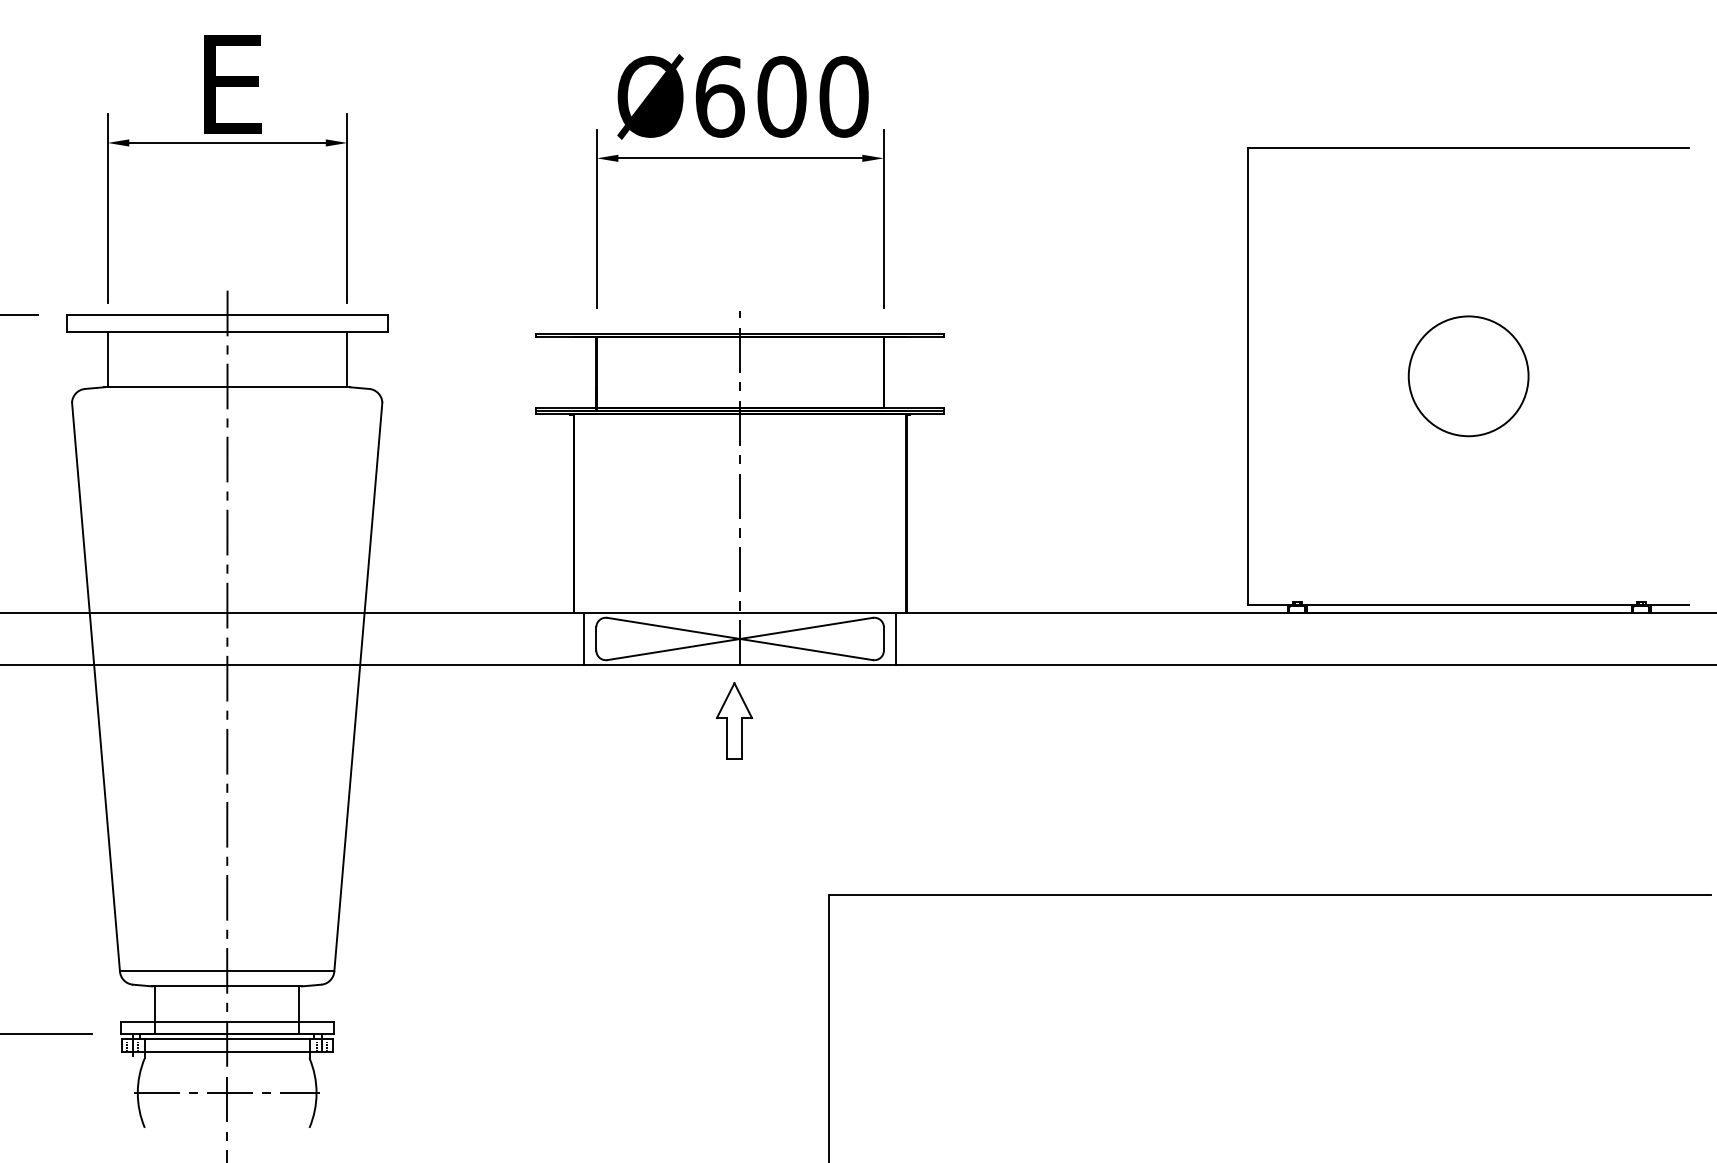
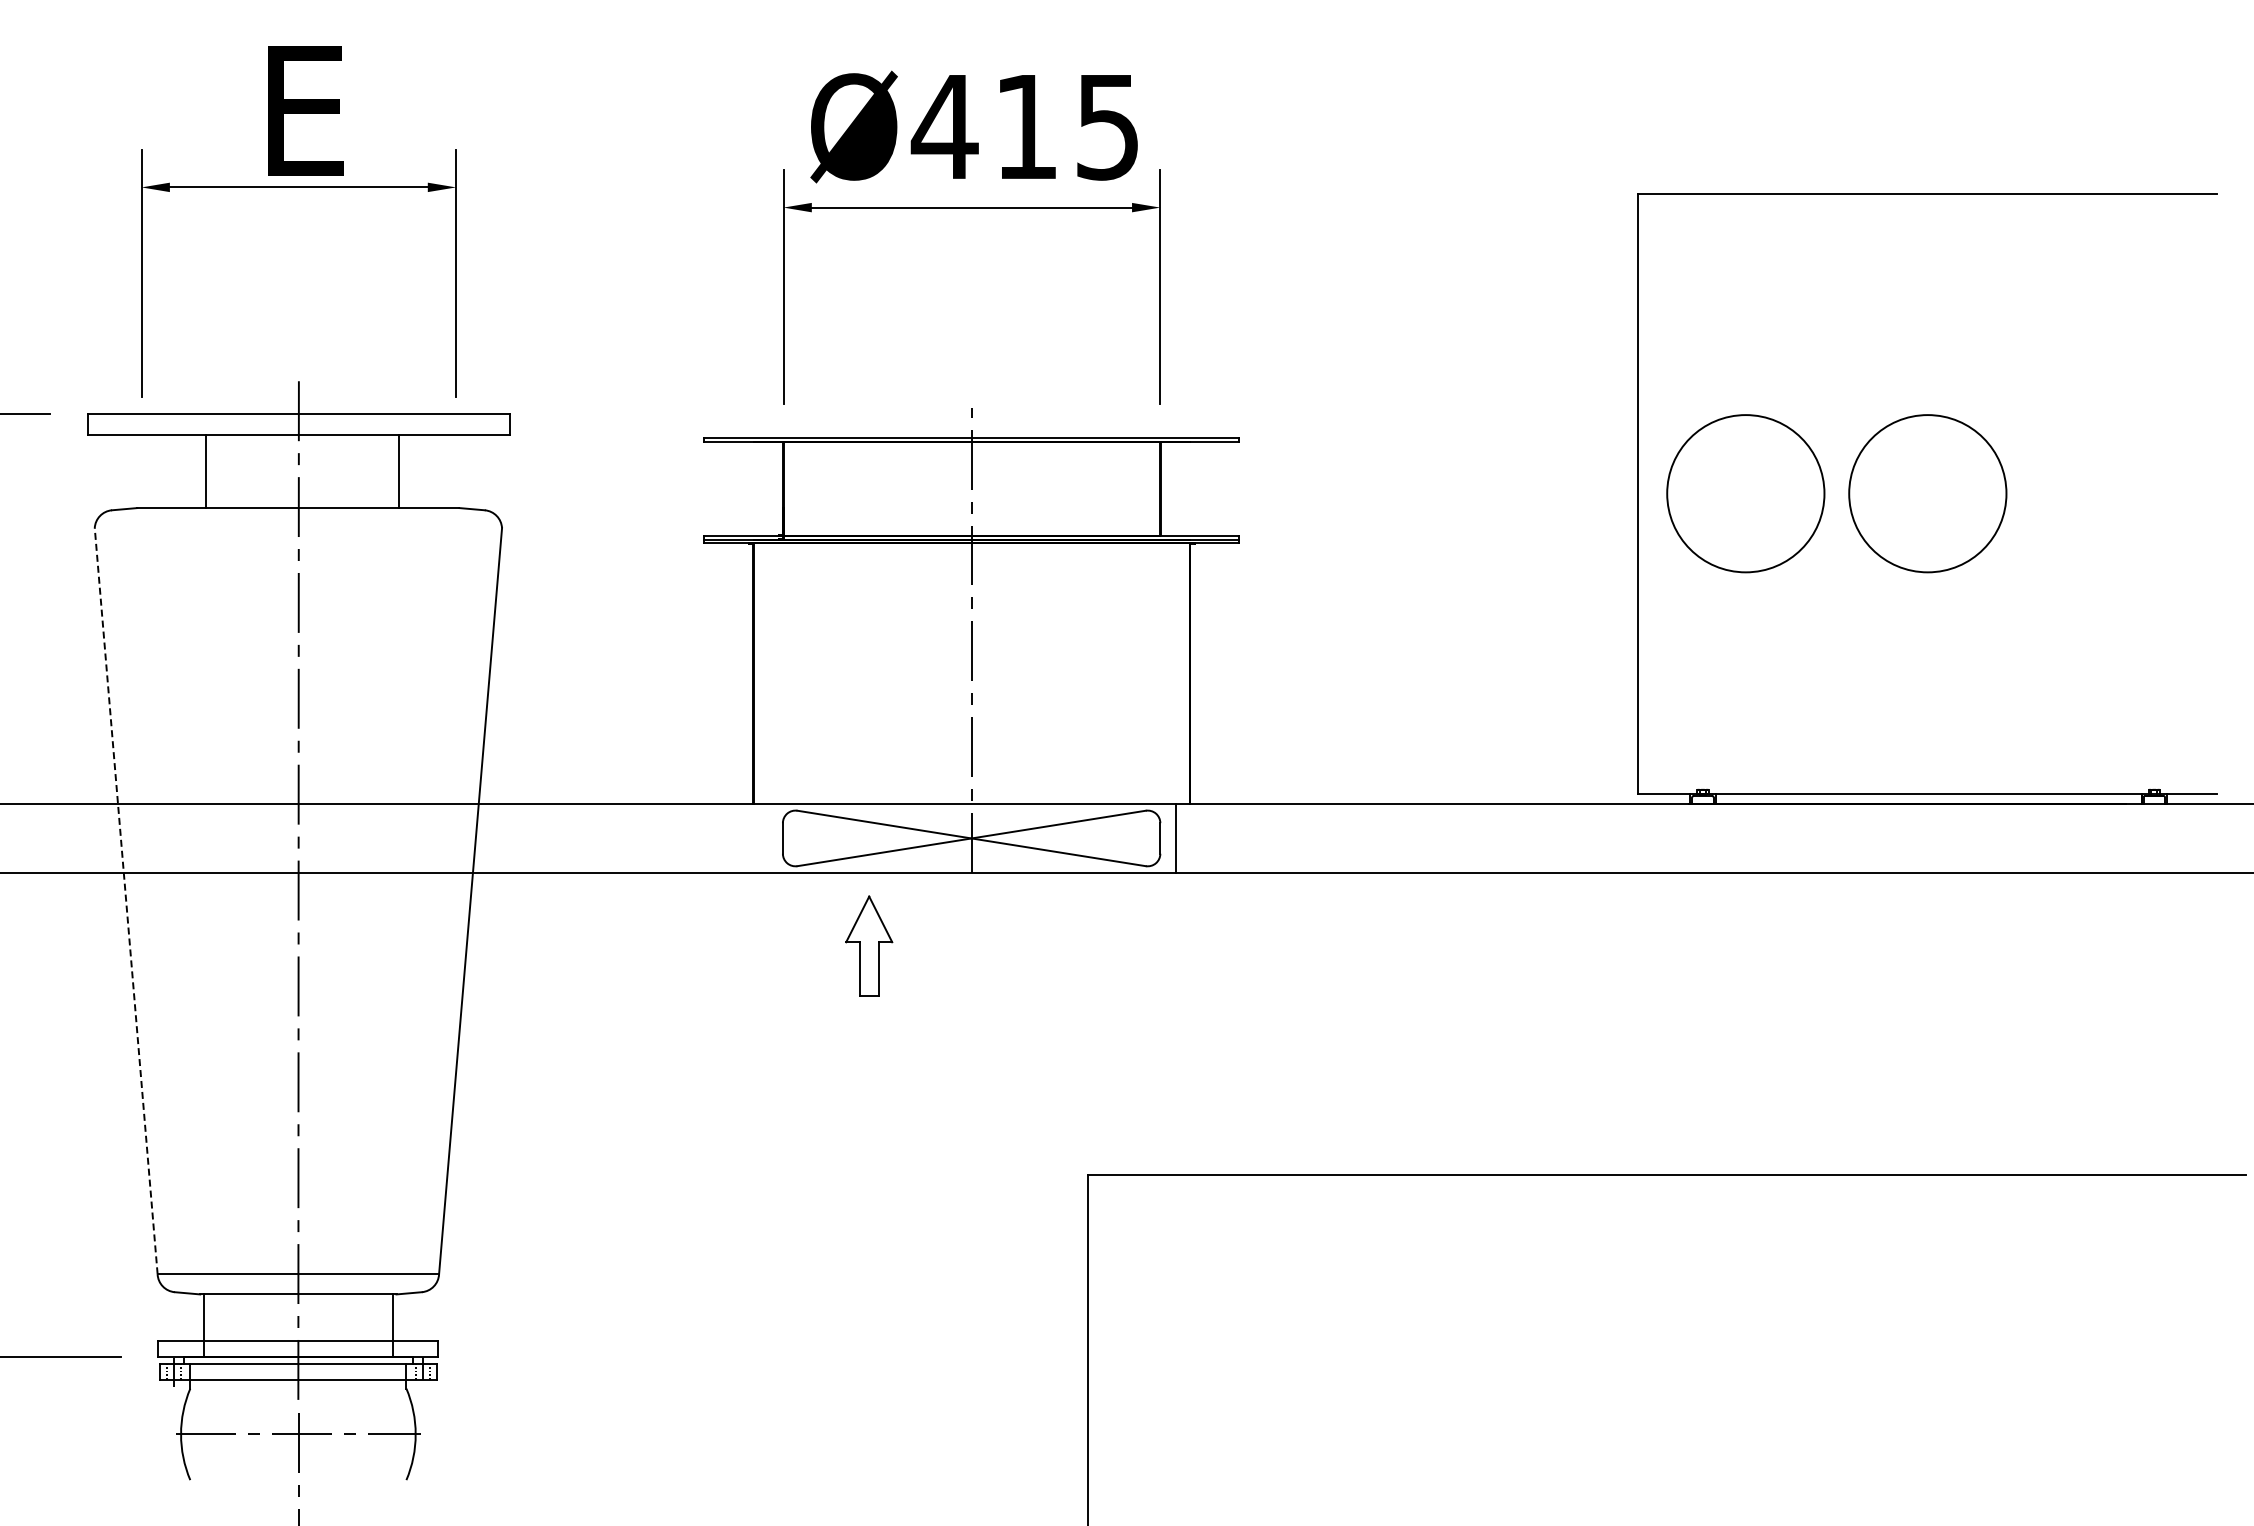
text: (781, 96) -> (1025, 126), Ø600 -> Ø415
line: (107, 359) -> (205, 471), moved
line: (347, 359) -> (399, 471), moved
circle: (1329, 376) -> (1745, 493), added
line: (584, 639) -> (767, 838), removed
line: (96, 686) -> (126, 900), solid -> dashed
part: (734, 720) -> (869, 945), moved

